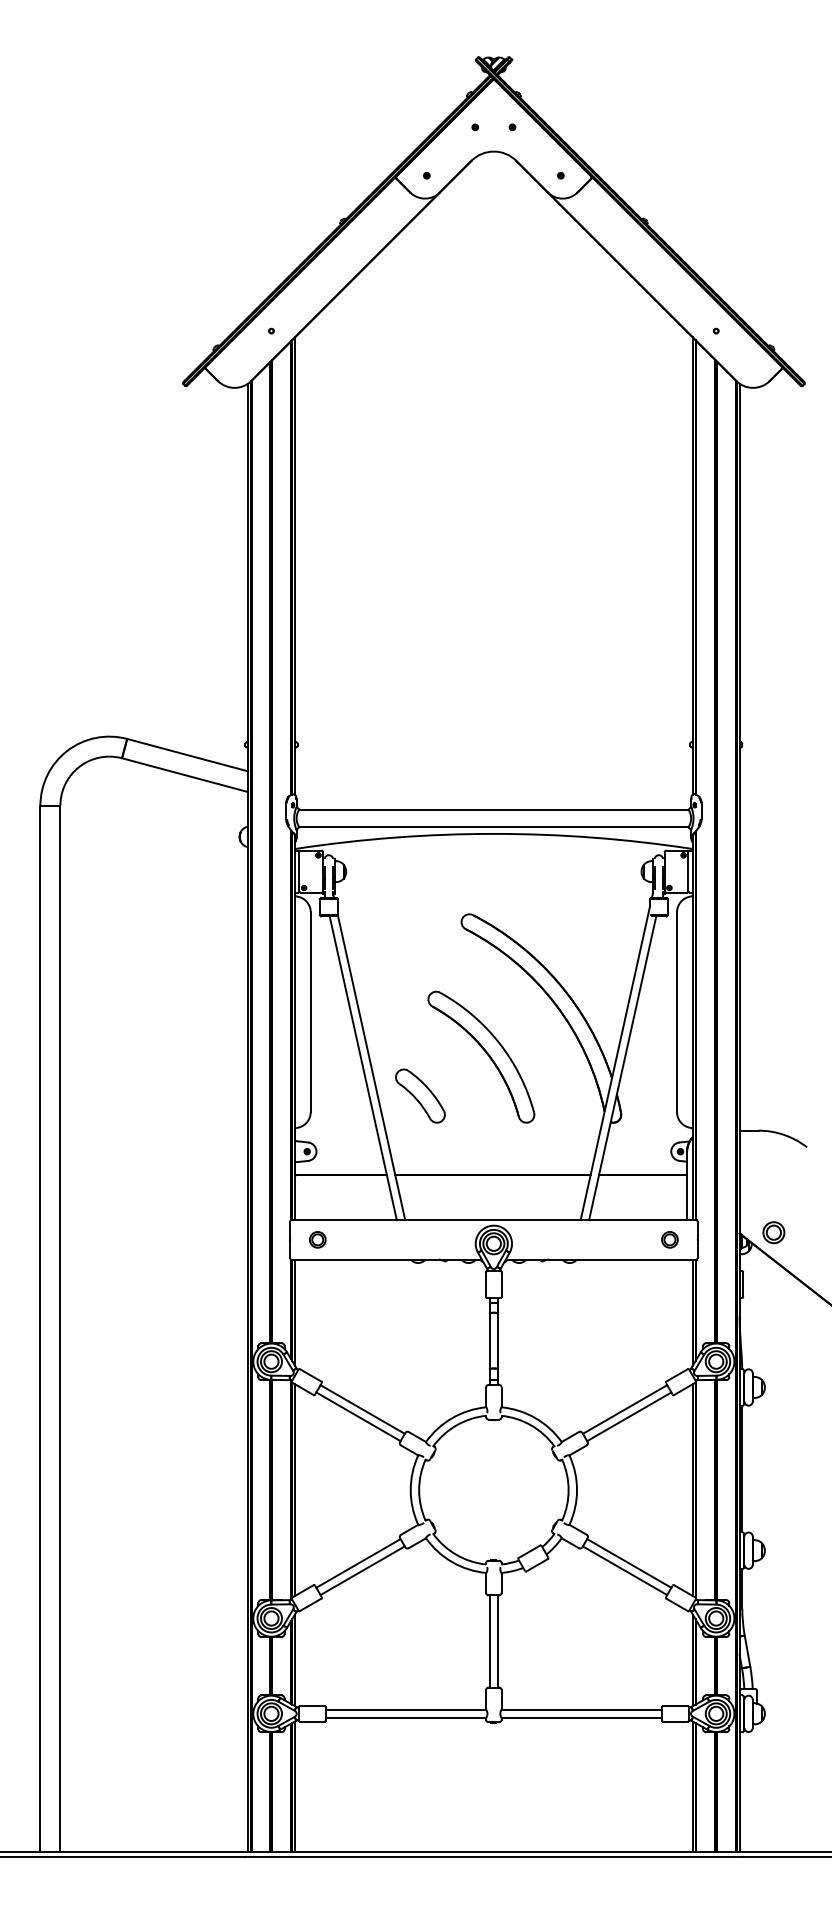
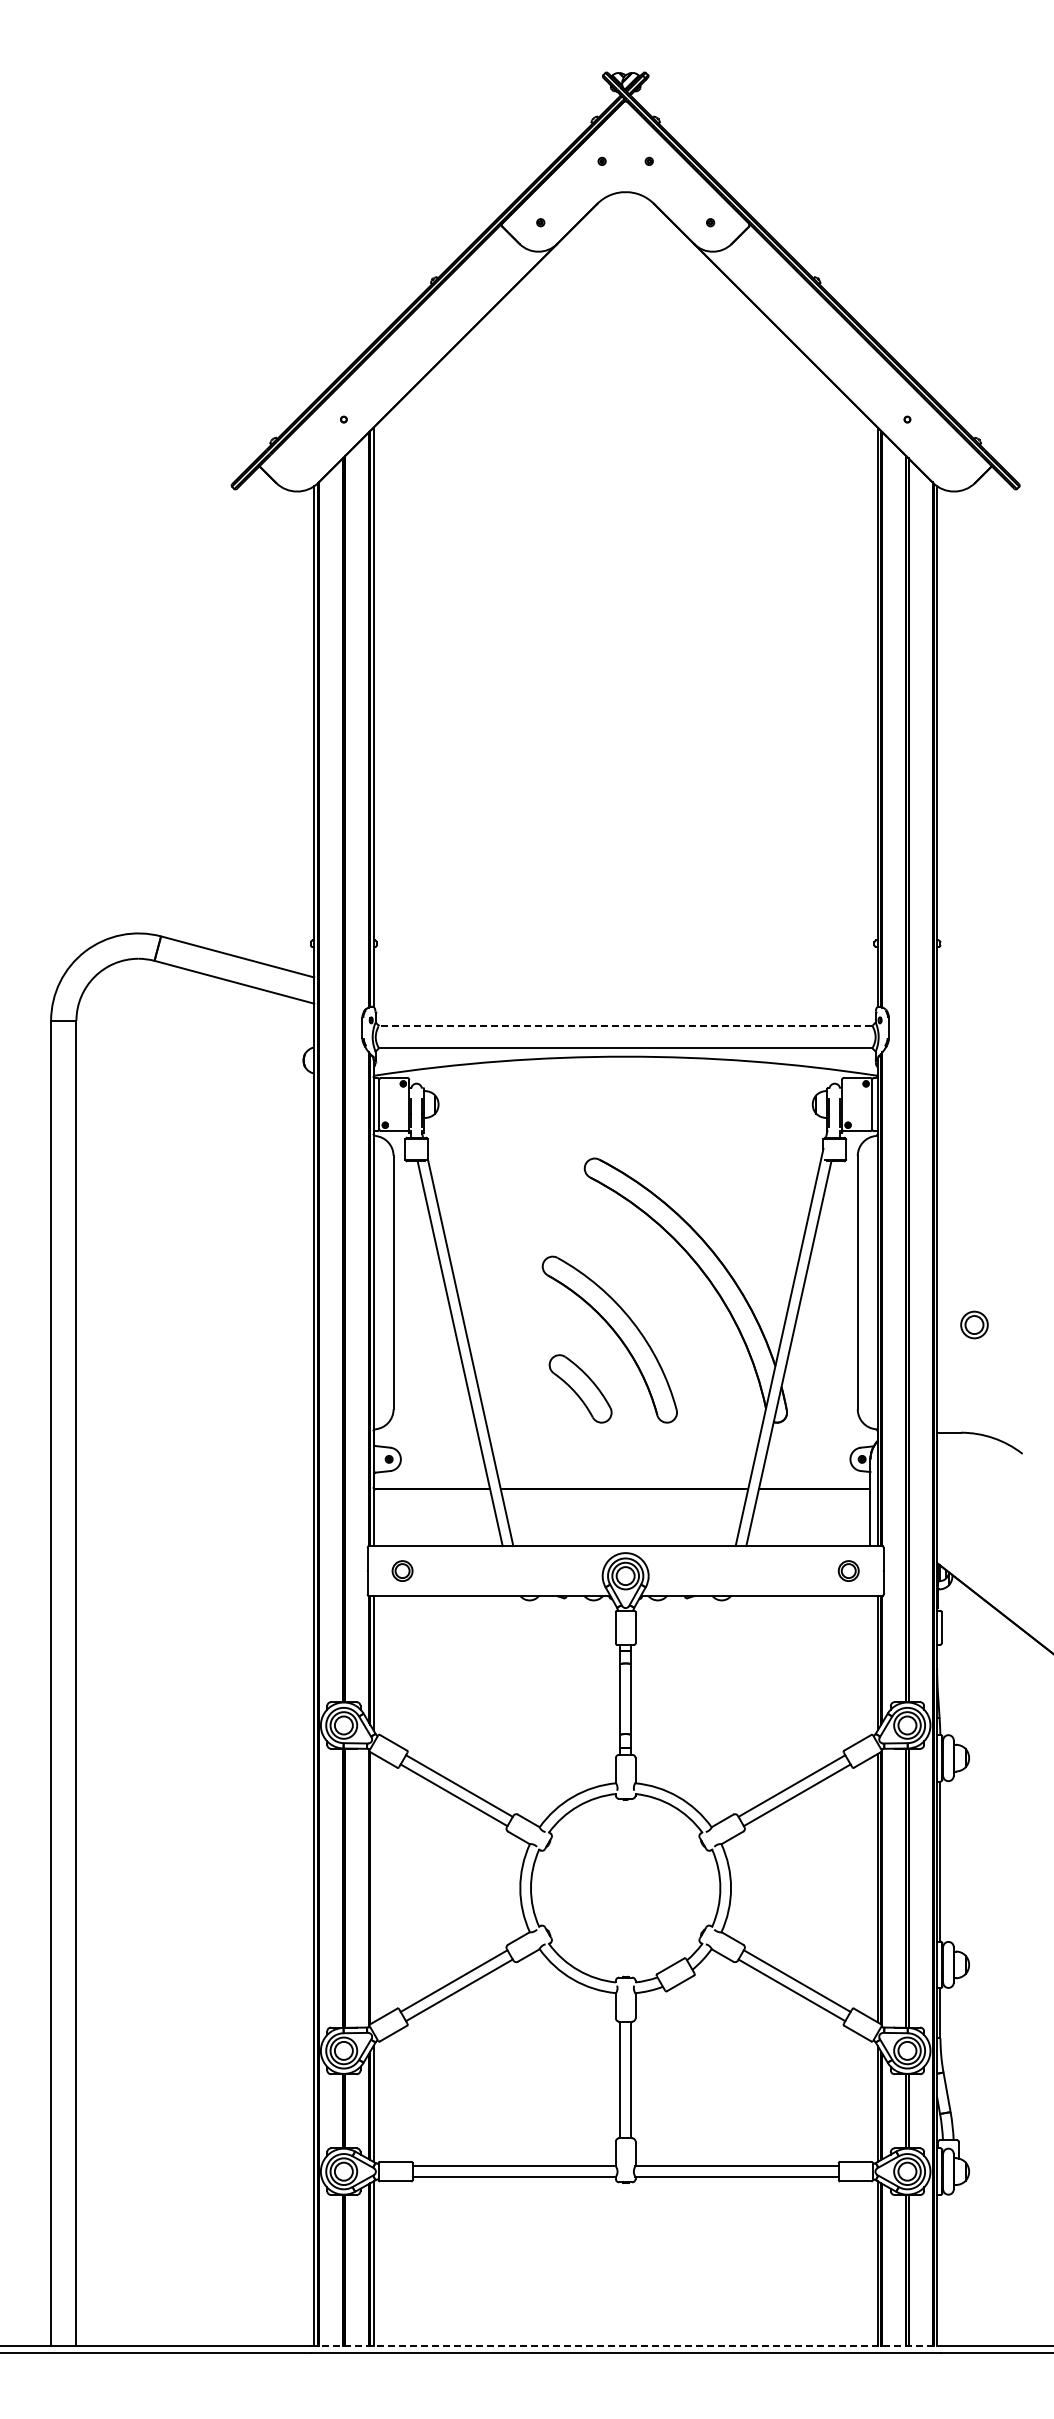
line: (493, 809) -> (625, 1025), solid -> dashed
part: (420, 1095) -> (580, 1388), moved
part: (773, 1232) -> (974, 1324), moved
line: (294, 1489) -> (373, 1887), removed
line: (493, 1851) -> (625, 2346), solid -> dashed

